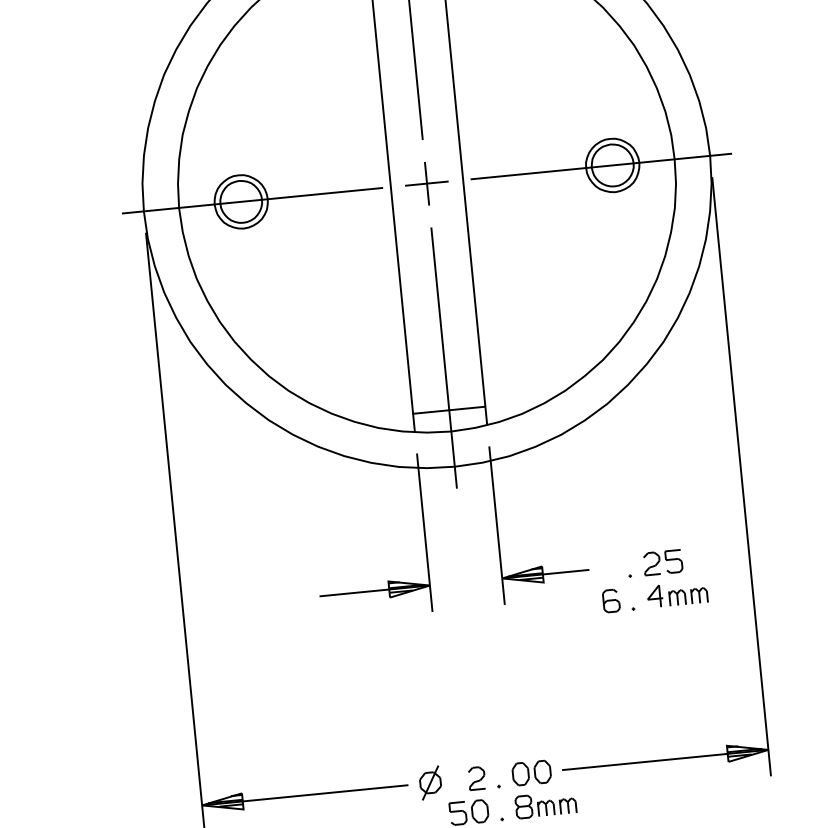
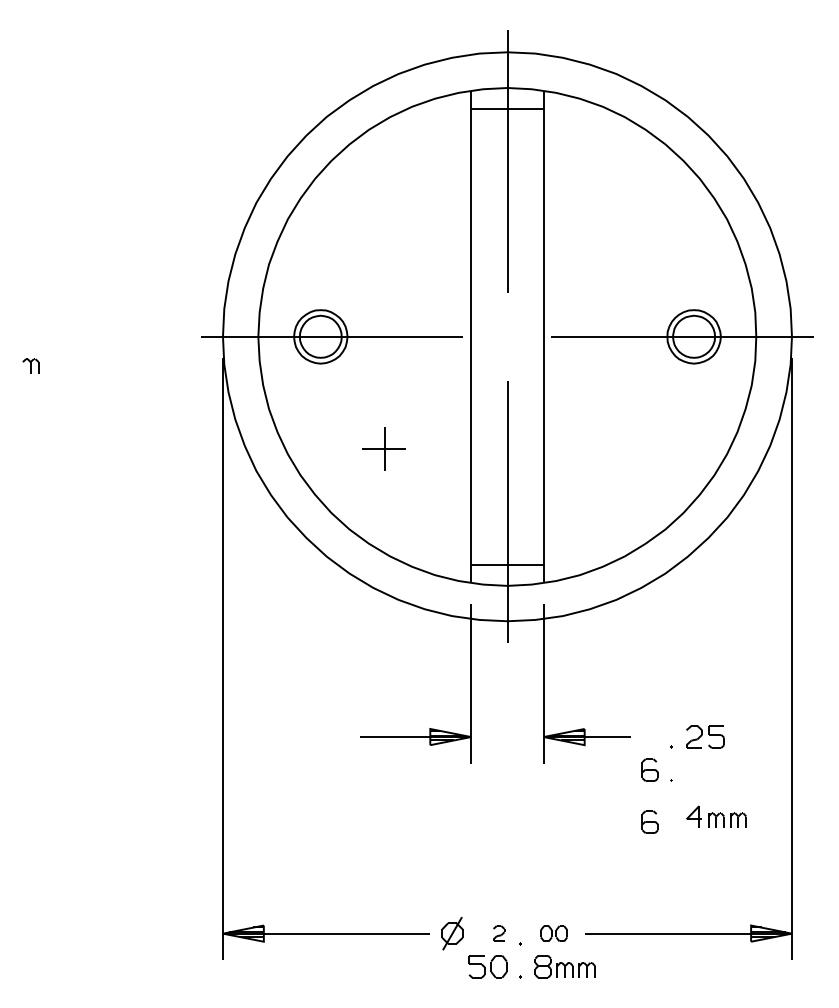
part: (426, 183) -> (383, 448), moved
part: (677, 593) -> (716, 816), moved
part: (615, 652) -> (649, 821), added
part: (531, 773) -> (553, 933), size x0.7
part: (476, 778) -> (498, 933), size x0.7

